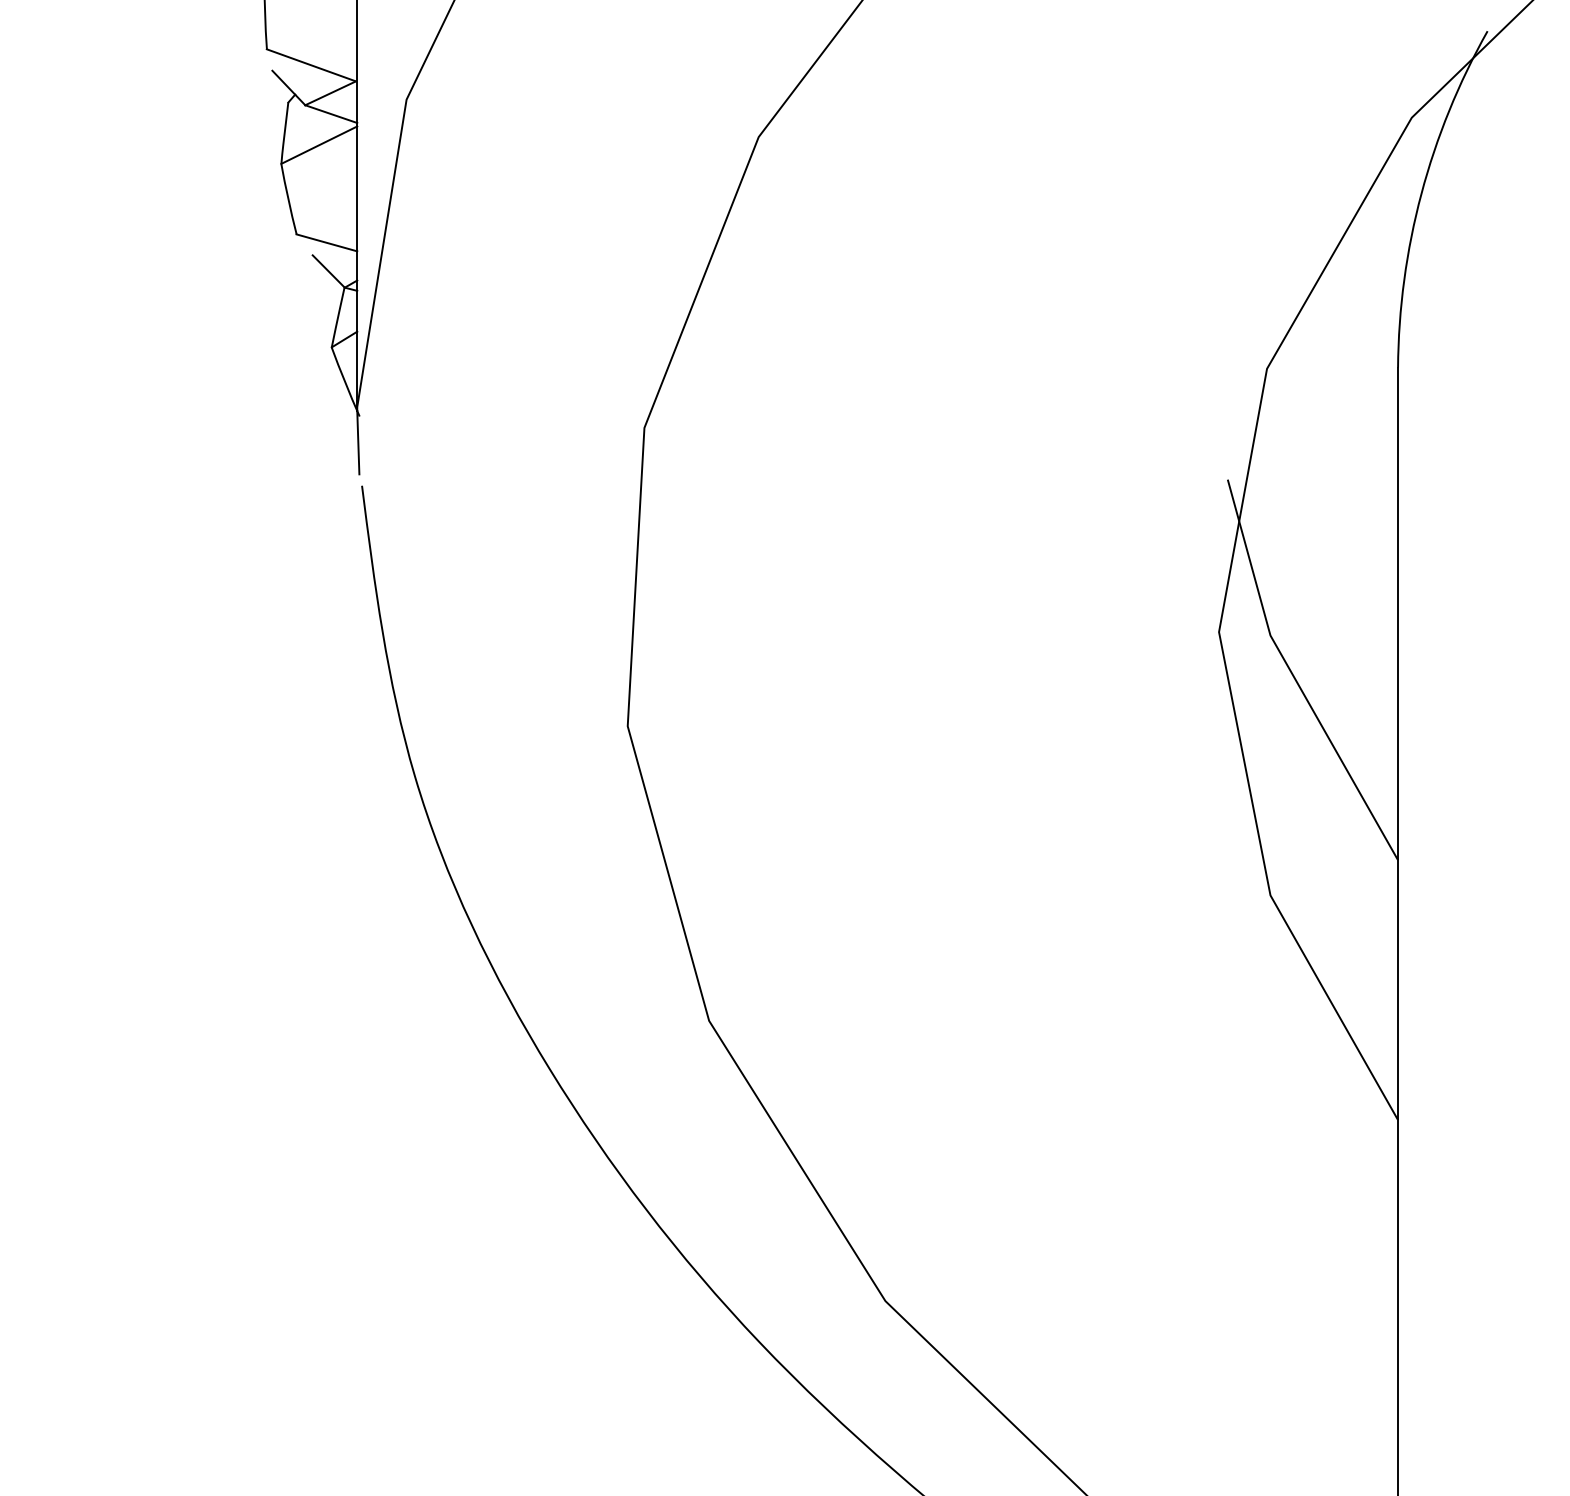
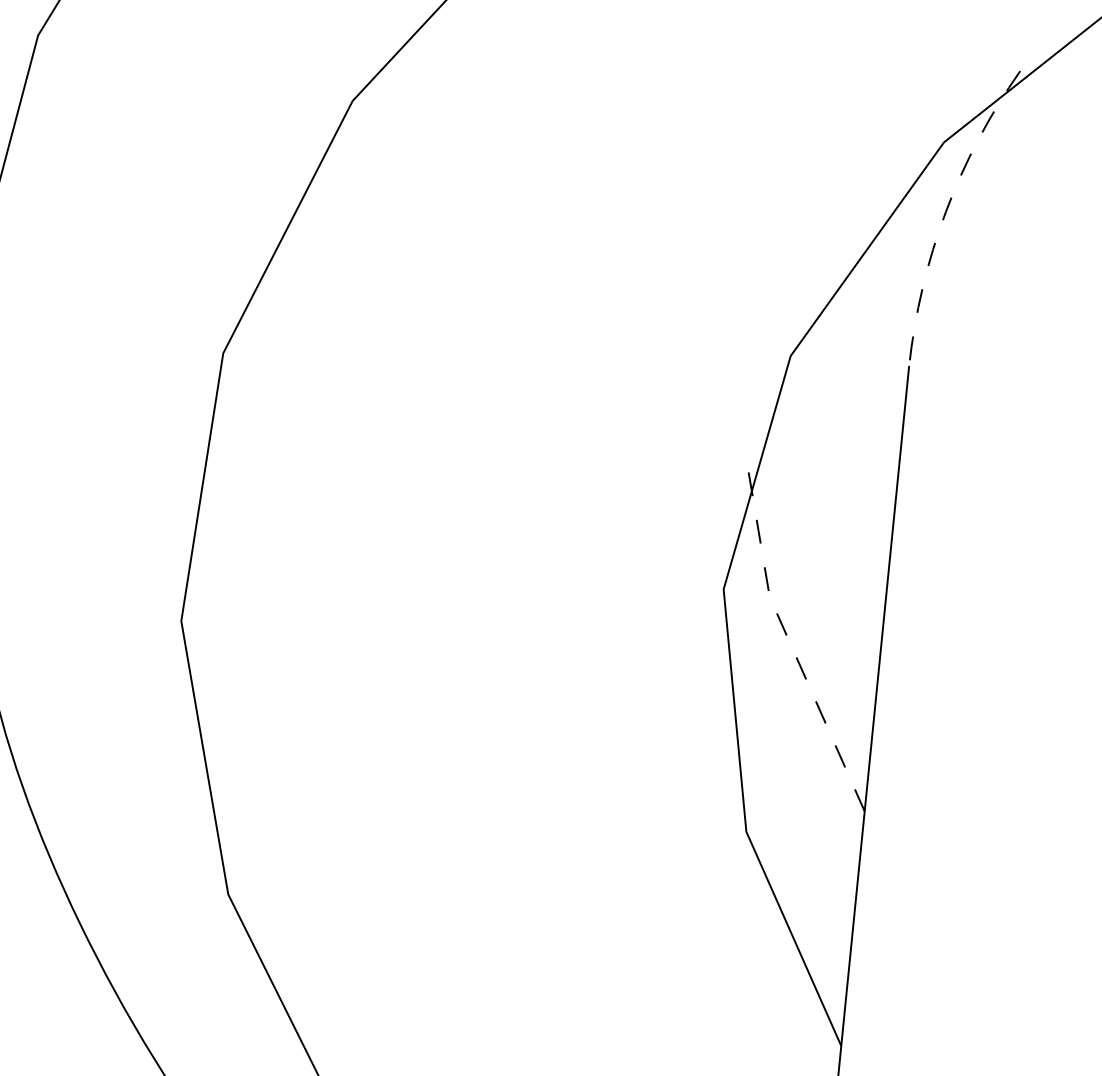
arc: (1421, 193) -> (945, 211), solid -> dashed
line: (1294, 677) -> (787, 637), solid -> dashed

